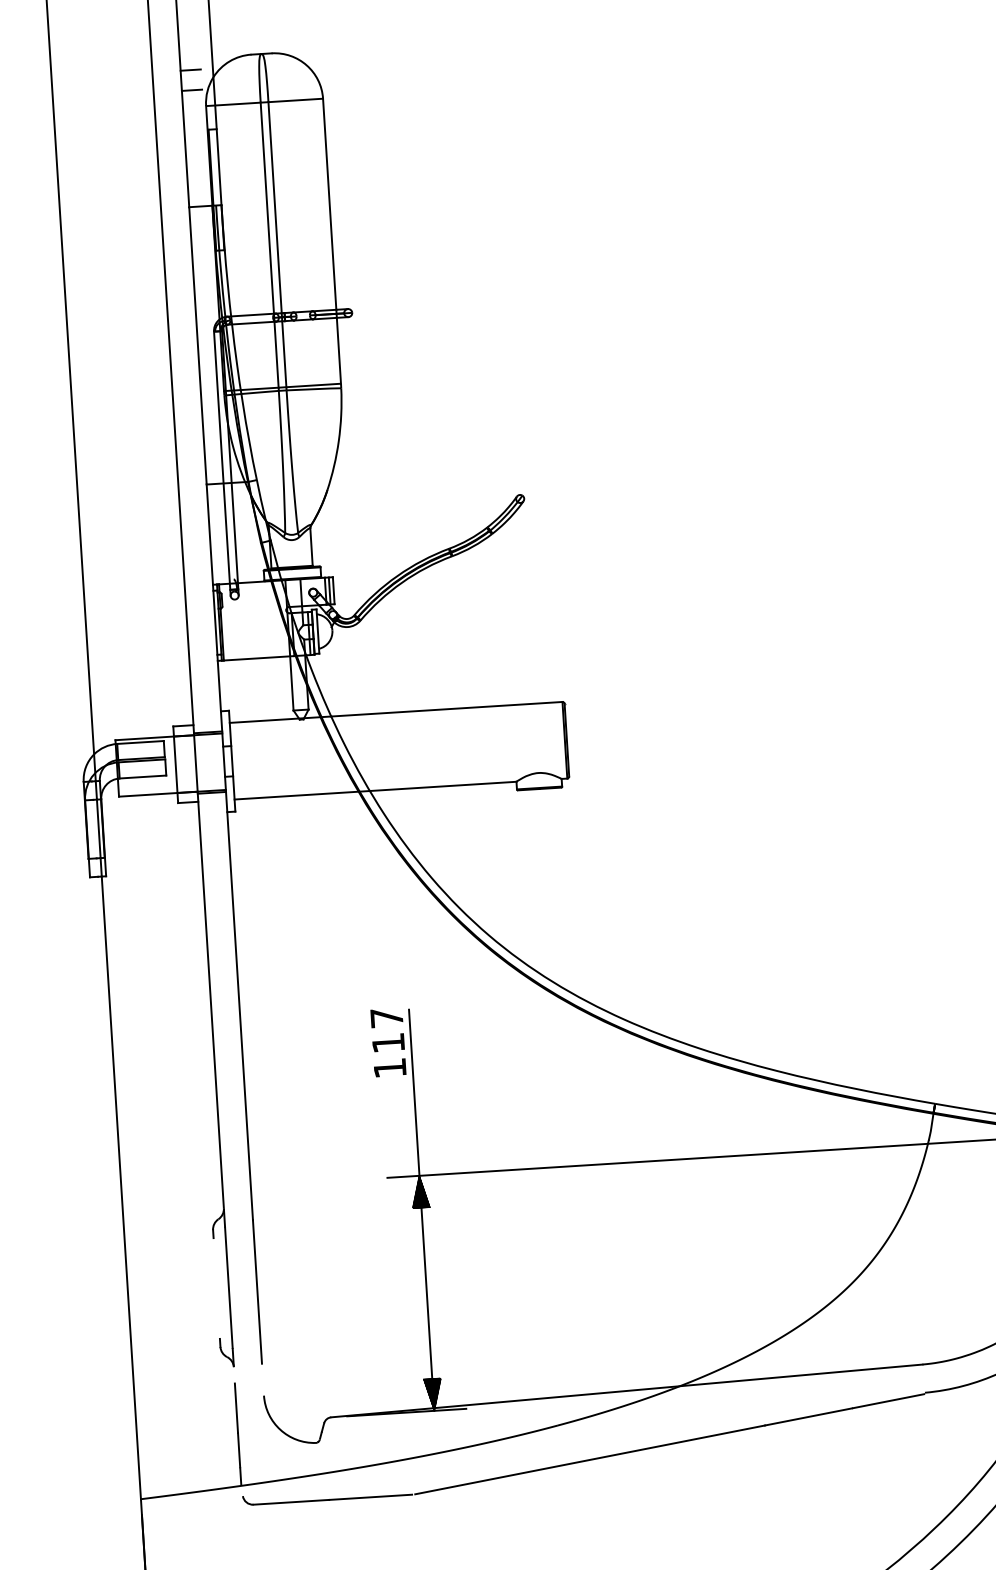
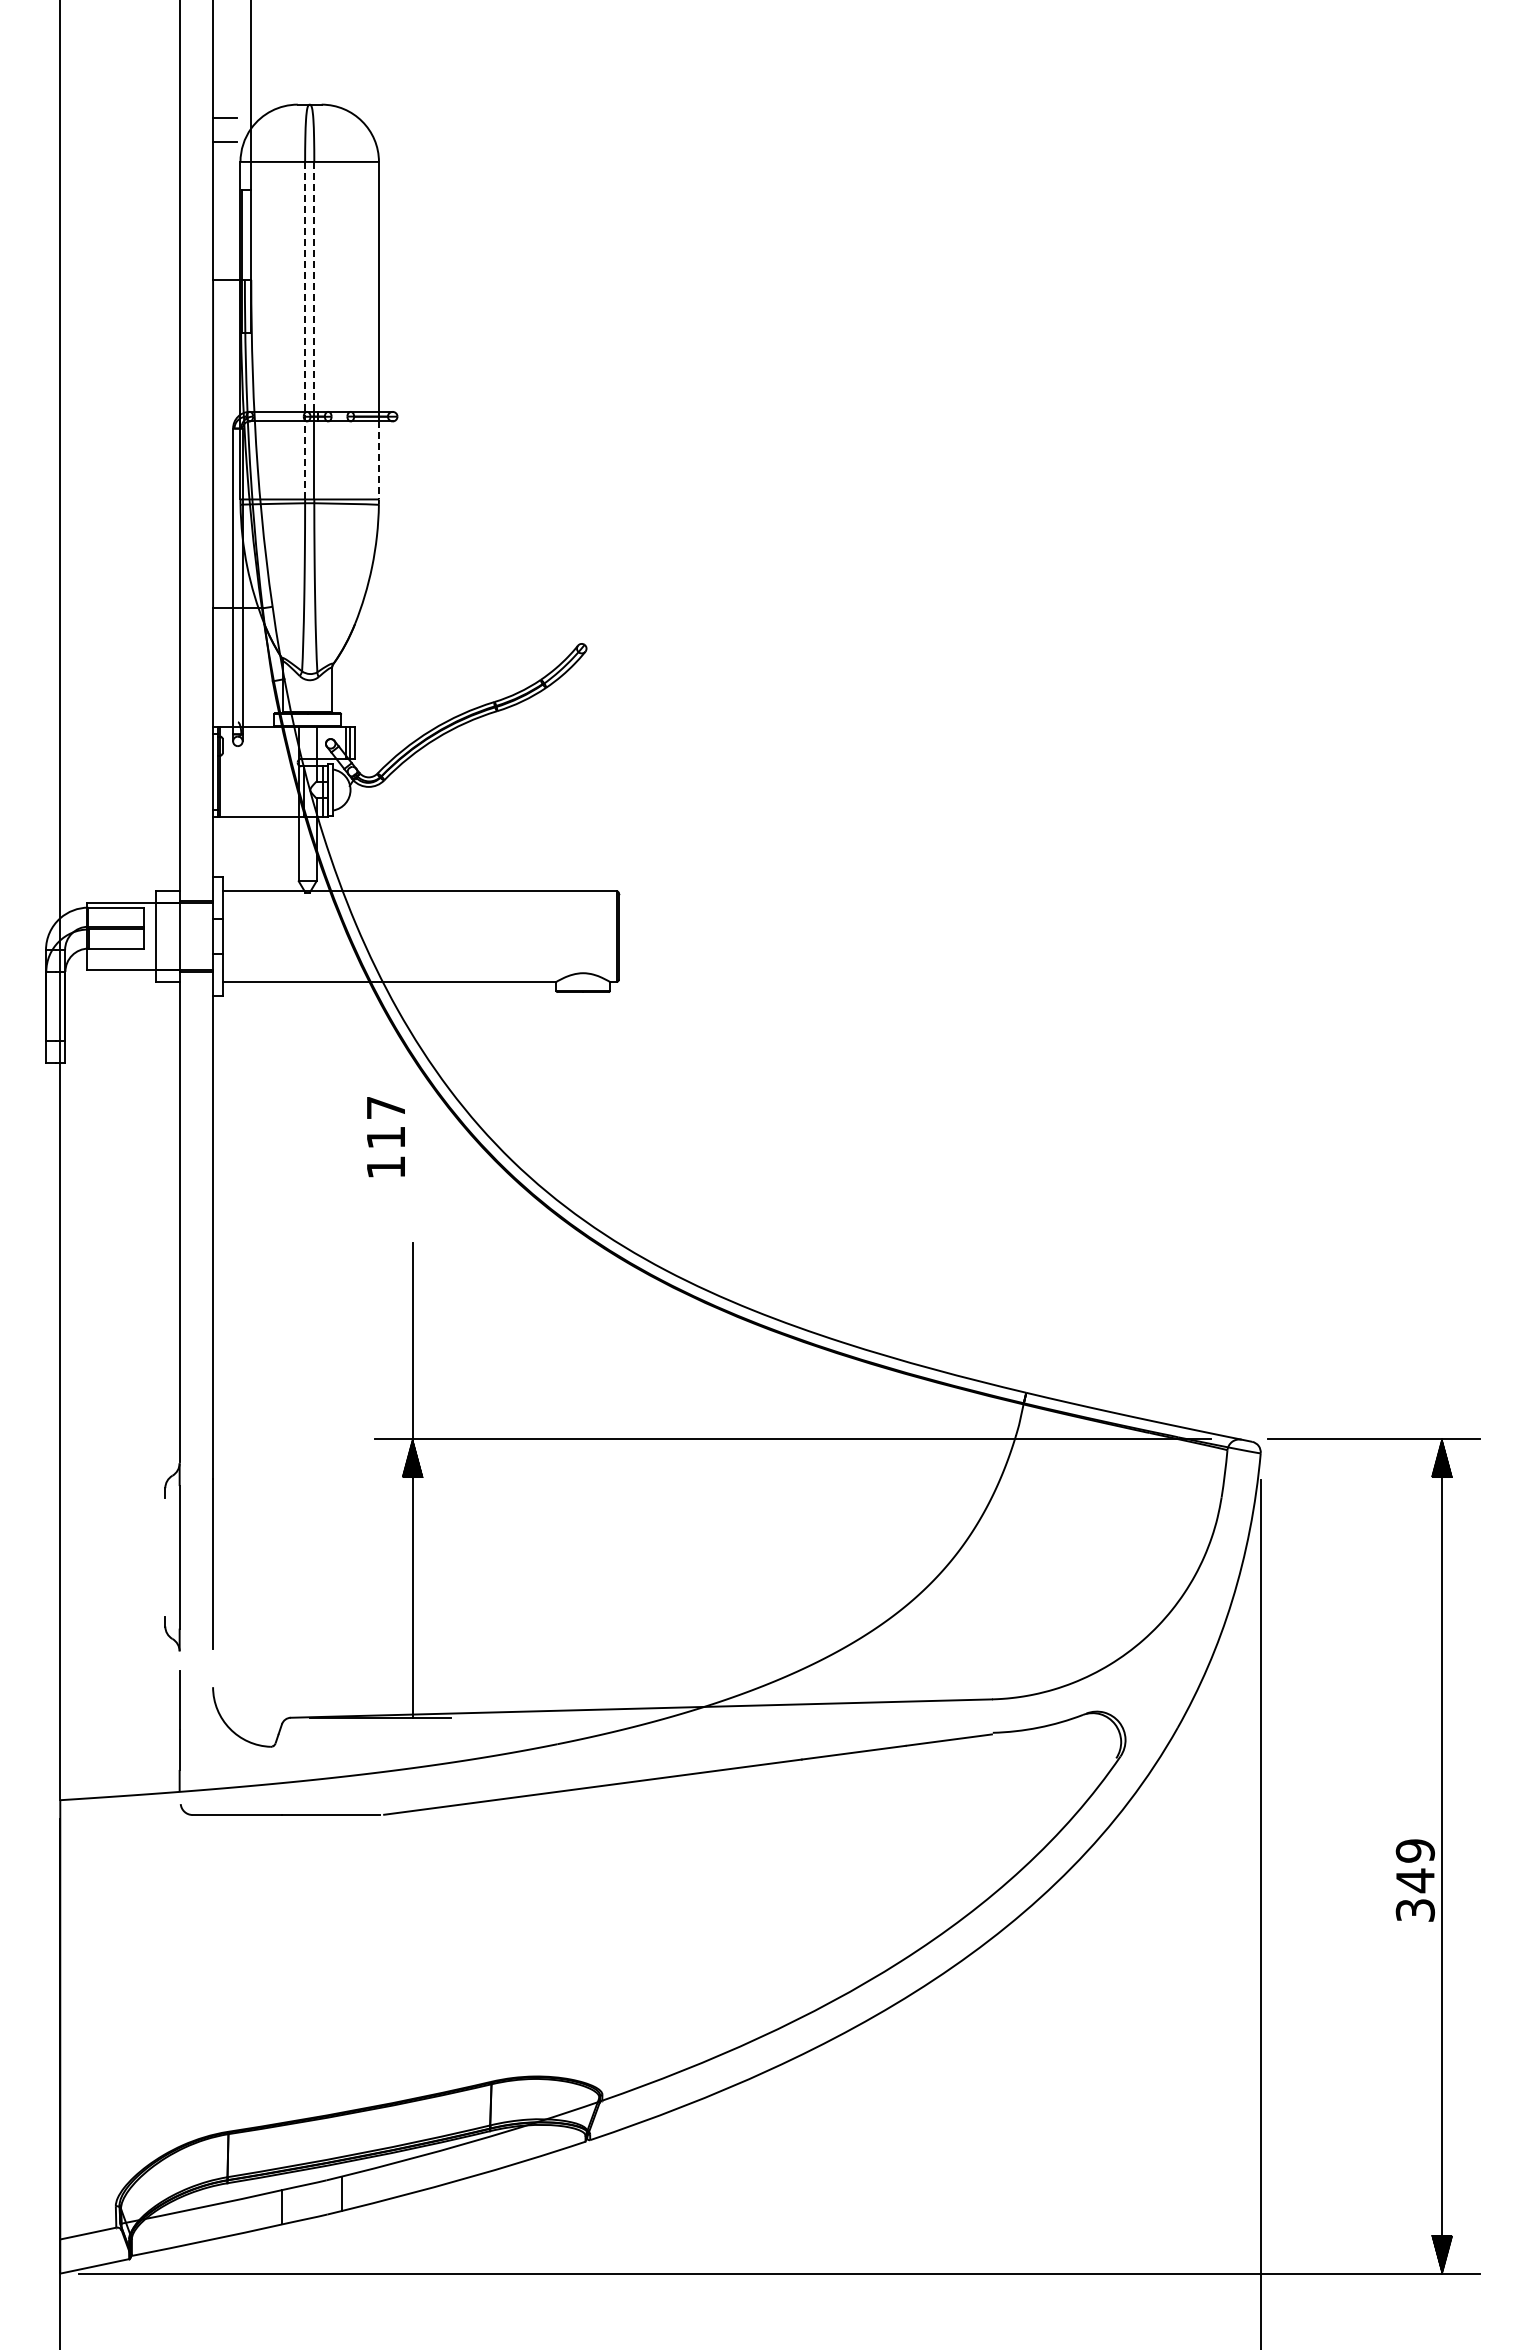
line: (275, 207) -> (314, 286), solid -> dashed
line: (269, 244) -> (305, 330), solid -> dashed
line: (338, 350) -> (378, 460), solid -> dashed
text: (388, 1043) -> (385, 1137), moved
hatch: (433, 1394) -> (412, 1698), removed

